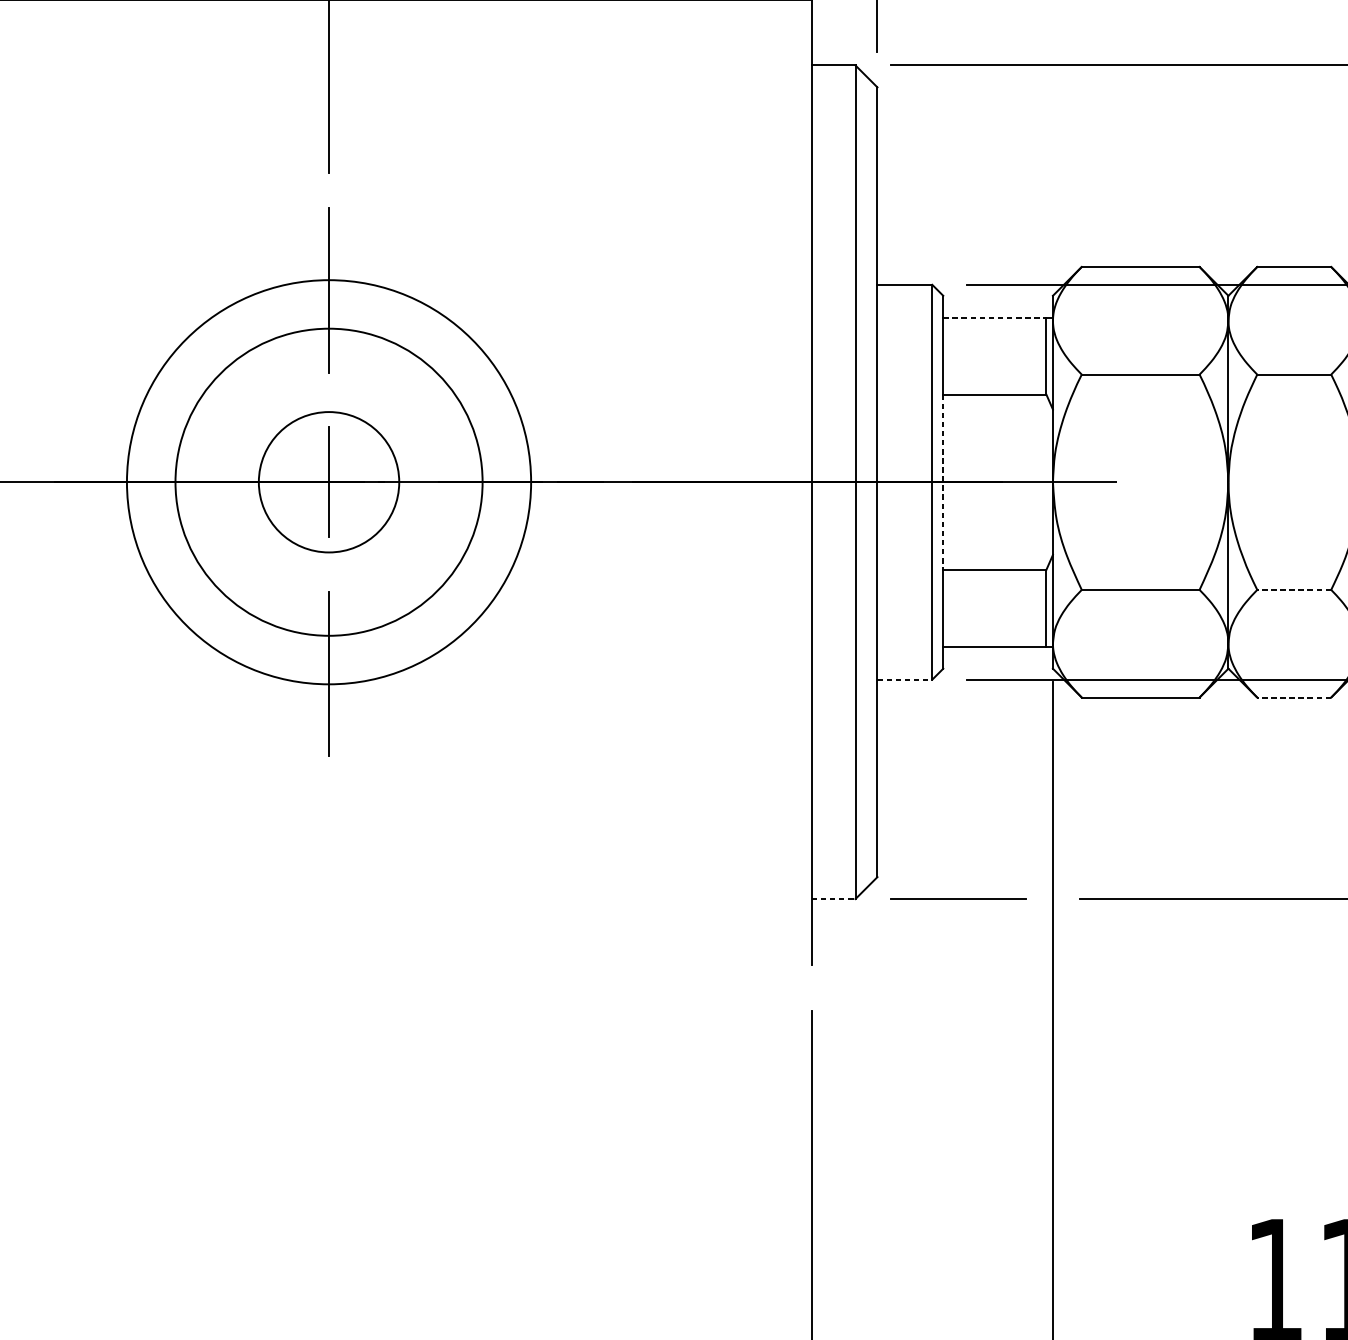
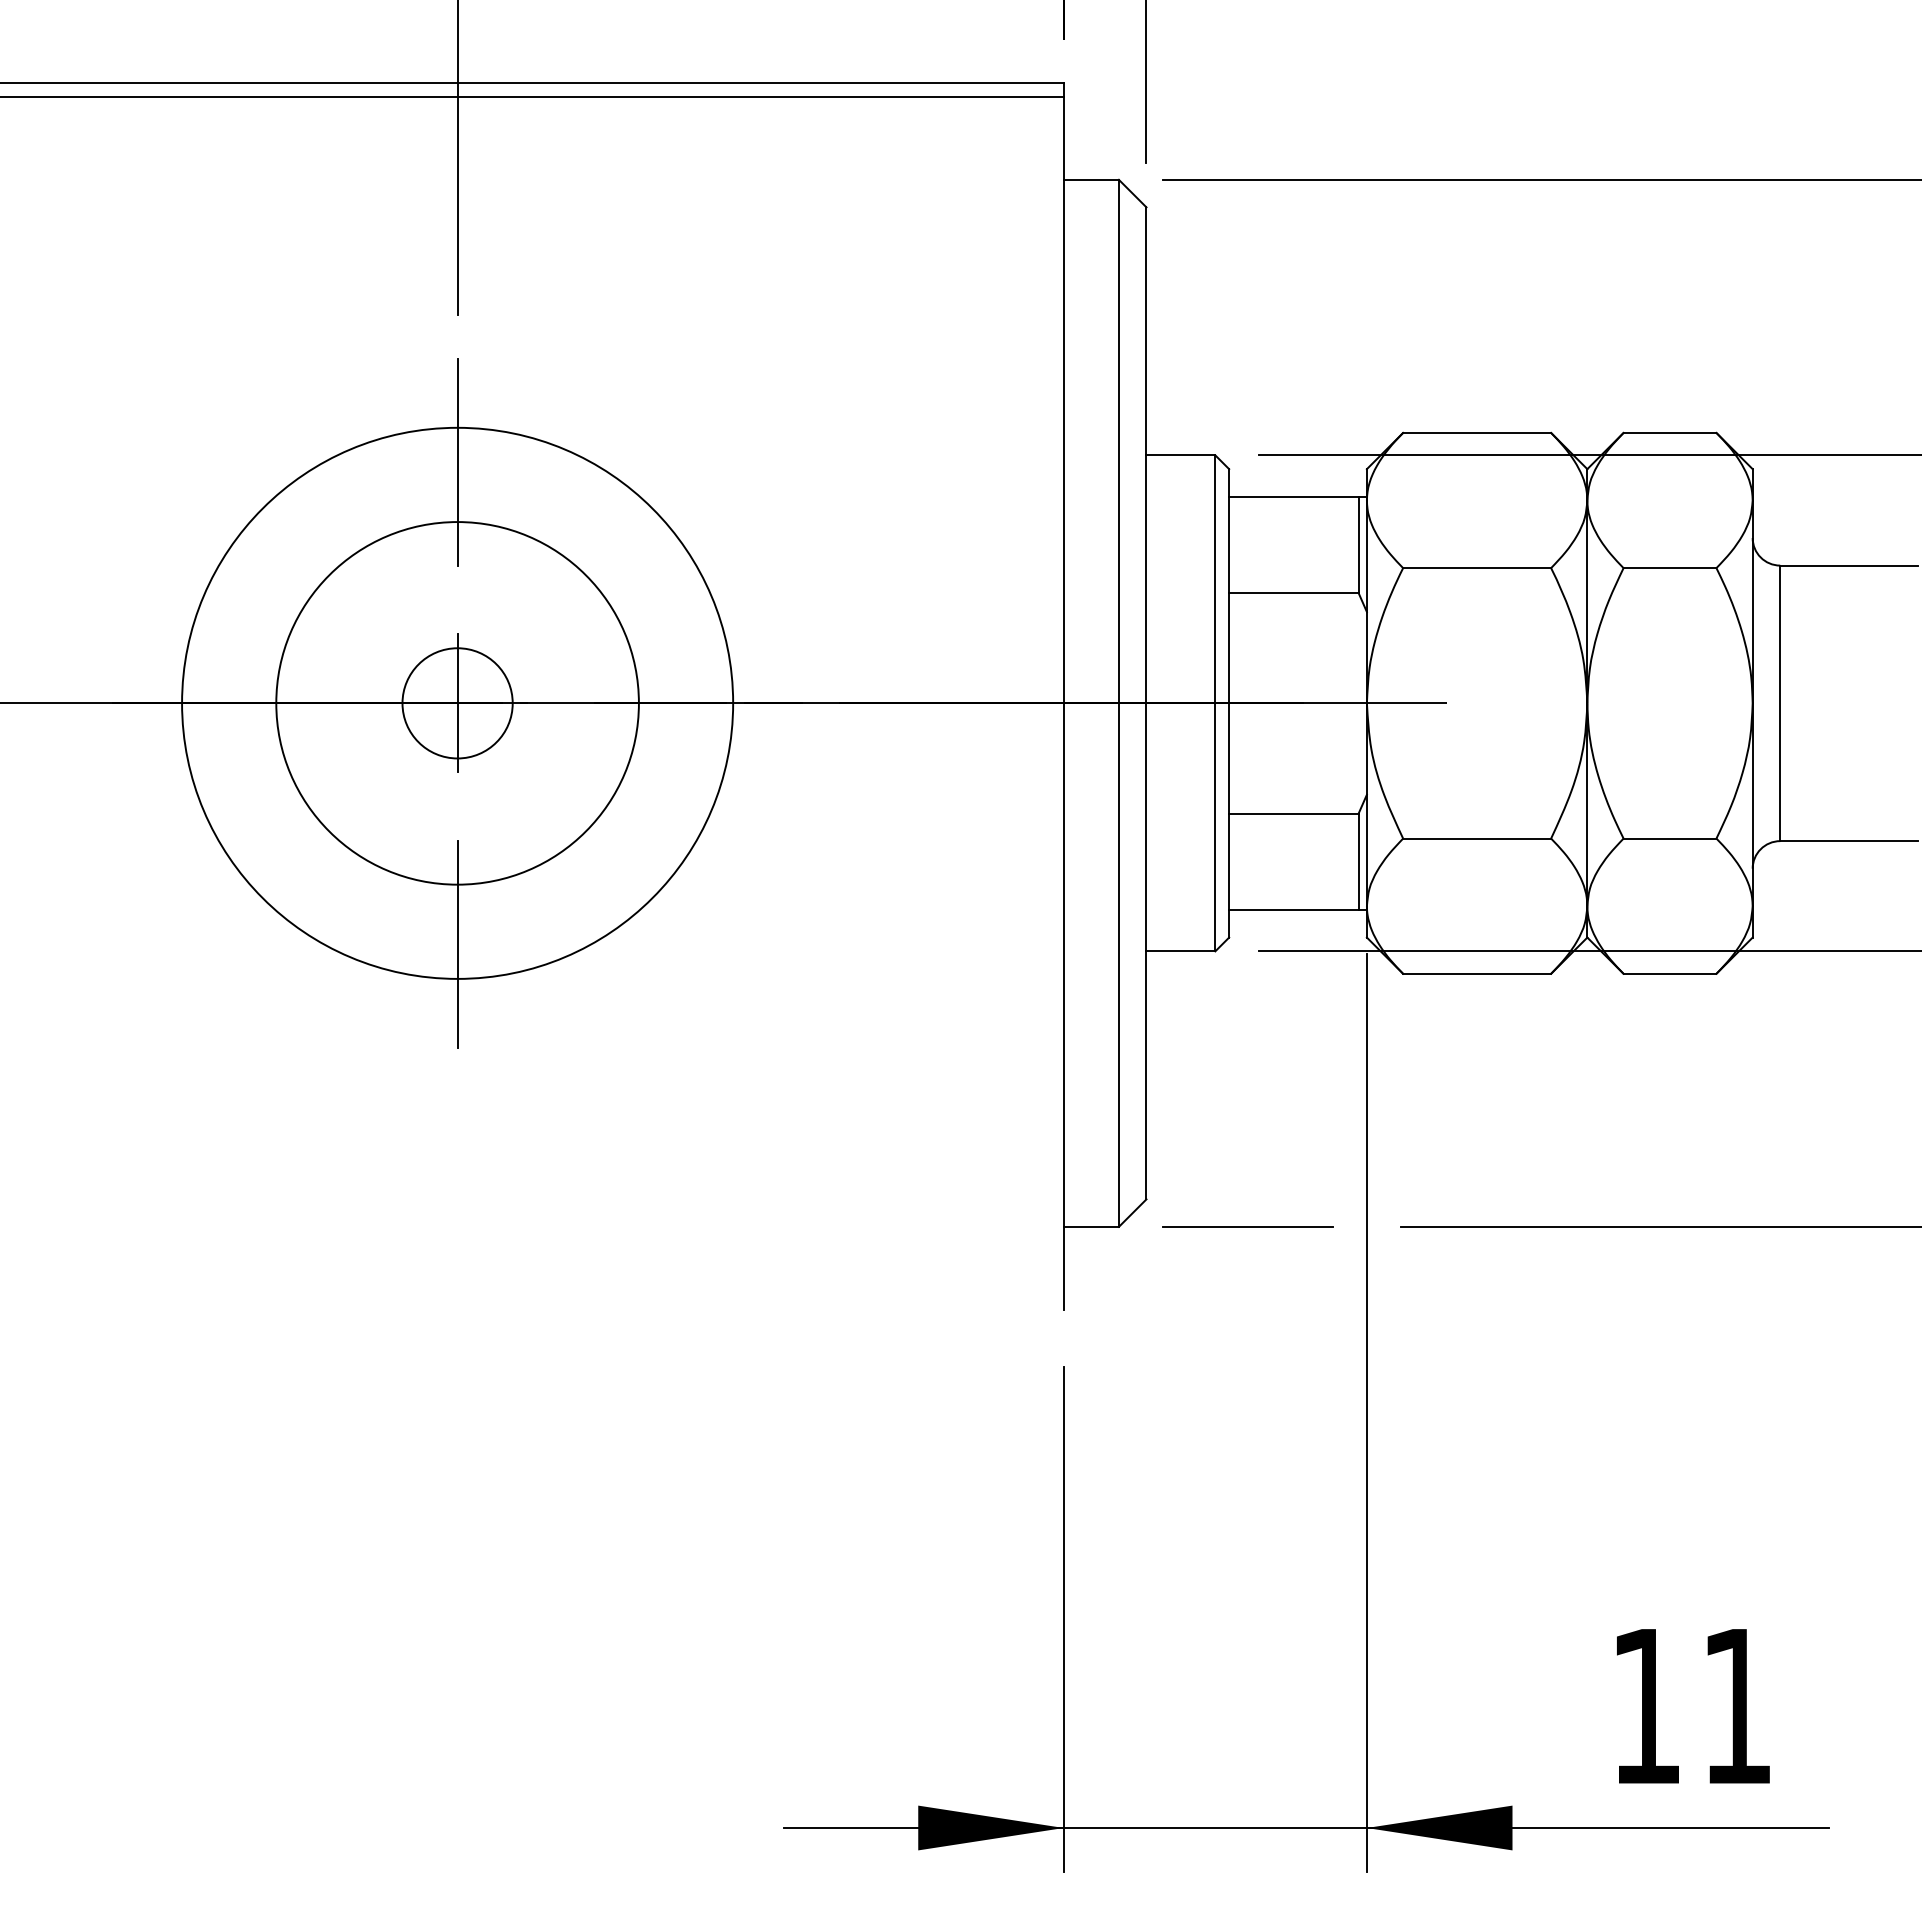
line: (994, 317) -> (1293, 496), dashed -> solid
circle: (328, 481) -> (457, 702), size x1.43
circle: (328, 482) -> (457, 703), size x0.62
circle: (328, 482) -> (457, 703), size x0.71
line: (943, 482) -> (1229, 703), dashed -> solid
line: (1293, 589) -> (1669, 838), dashed -> solid
line: (905, 679) -> (1181, 951), dashed -> solid
line: (1293, 697) -> (1669, 973), dashed -> solid
line: (833, 898) -> (1091, 1226), dashed -> solid

